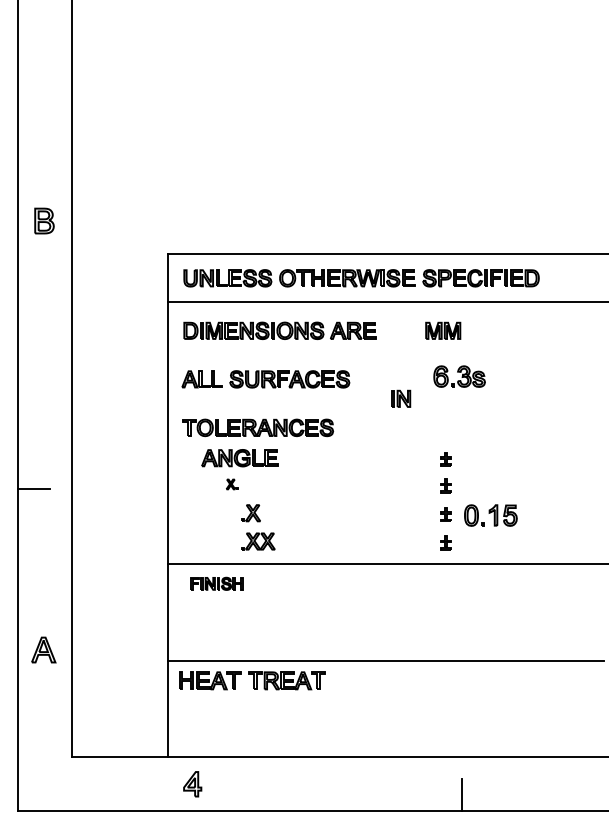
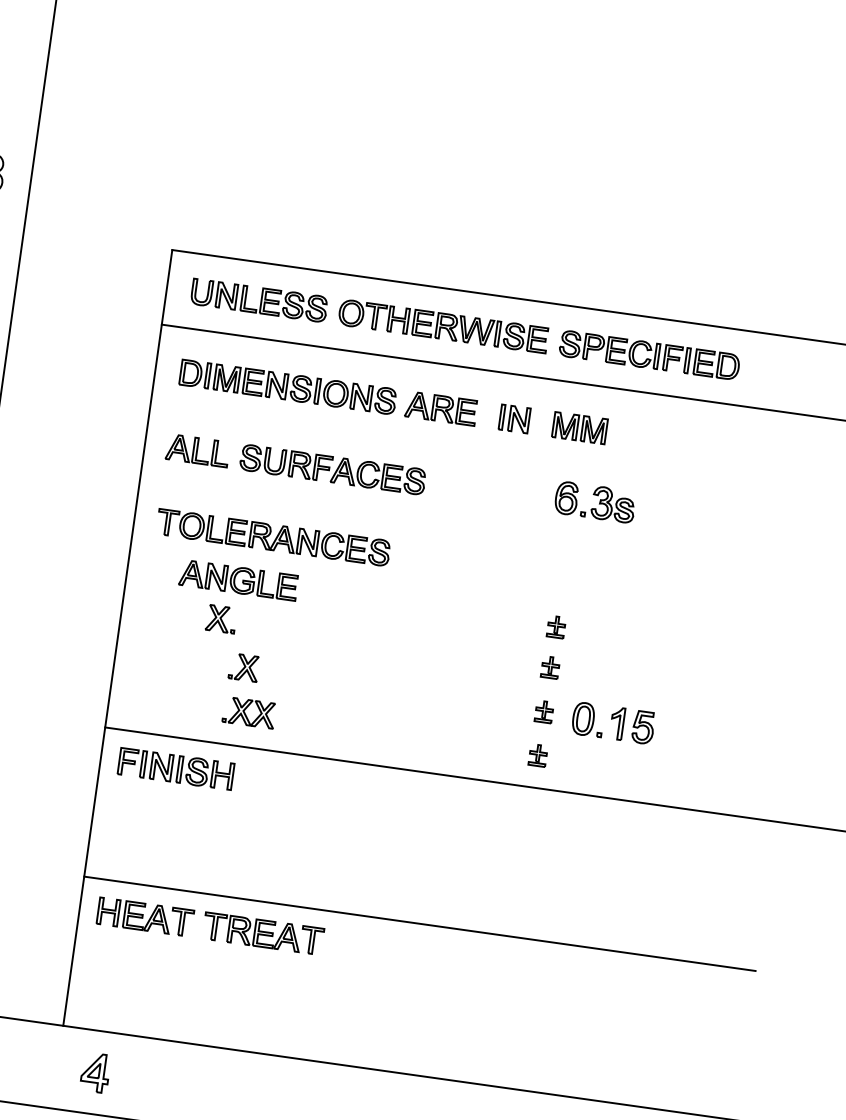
part: (401, 398) -> (515, 418), moved
part: (231, 484) -> (220, 619), size x1.67
part: (216, 583) -> (175, 768), size x1.43

